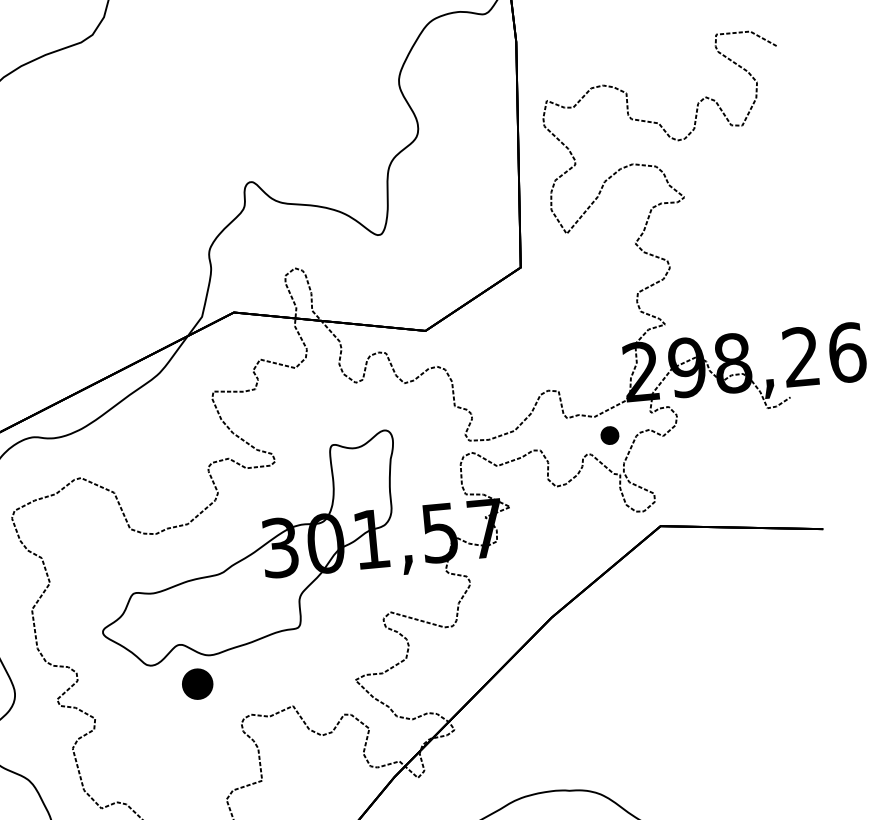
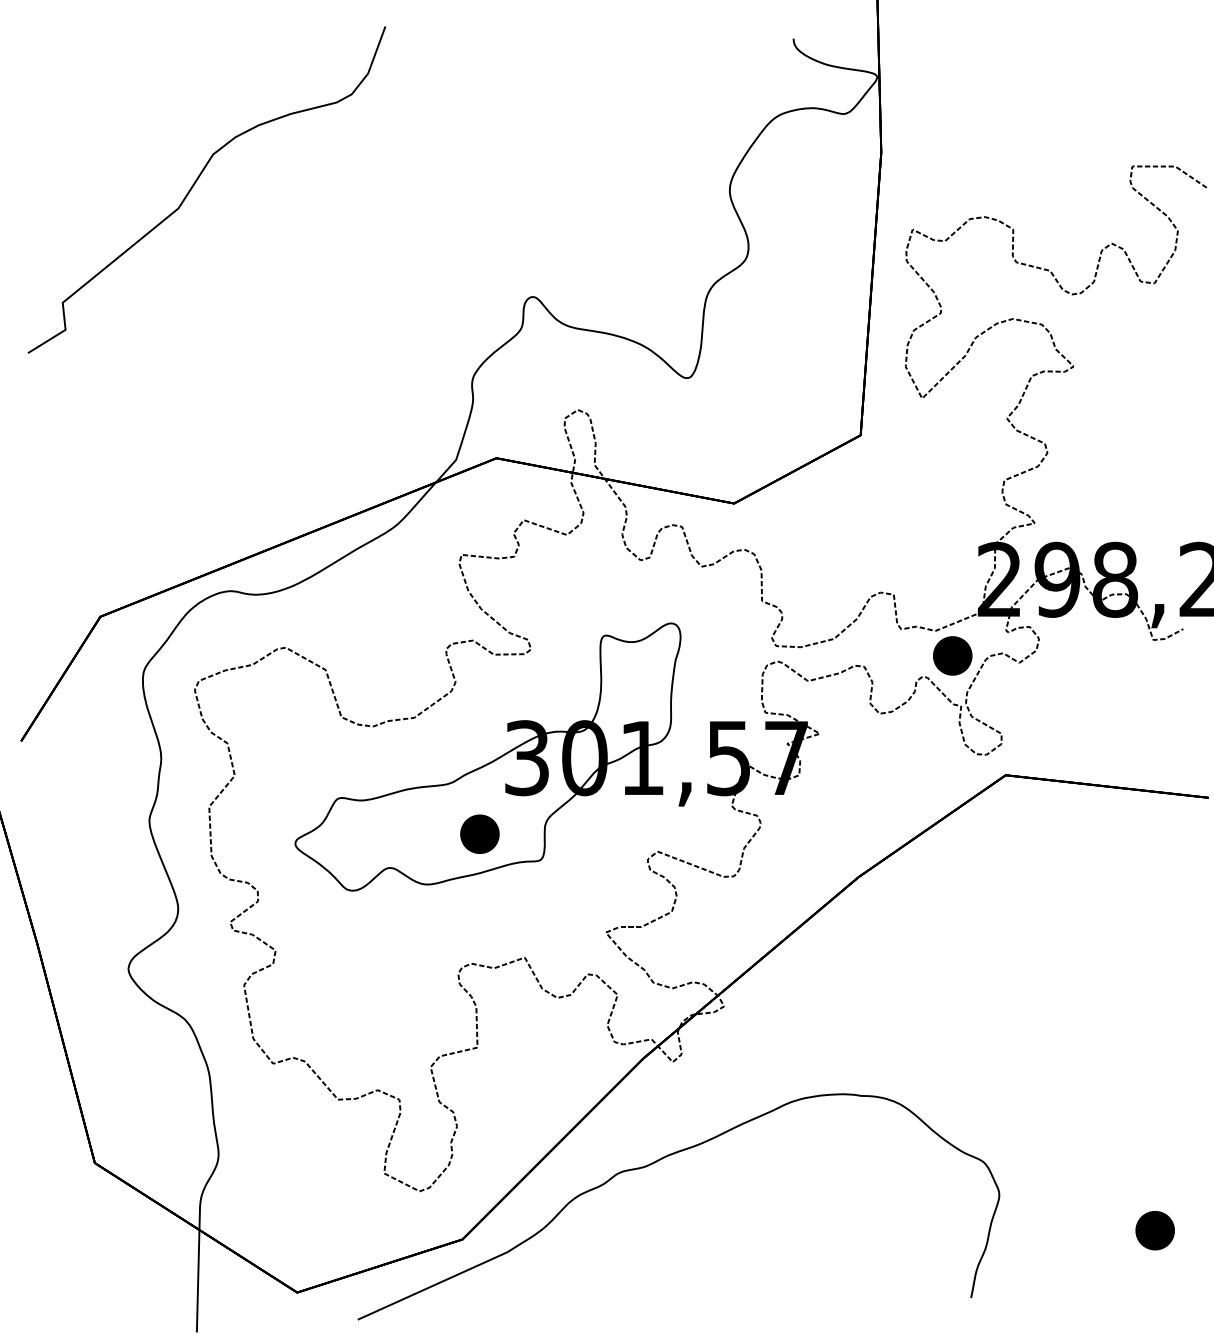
part: (609, 435) -> (952, 655), size x1.67
part: (197, 683) -> (479, 833), moved

